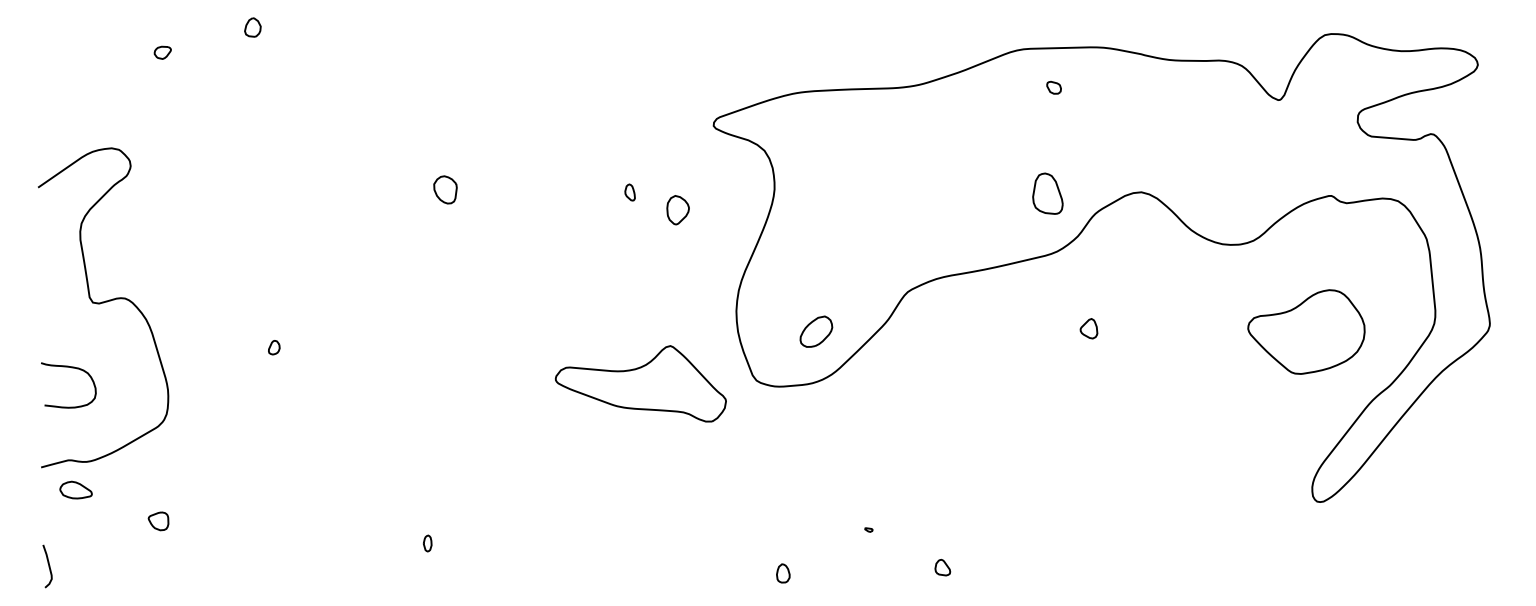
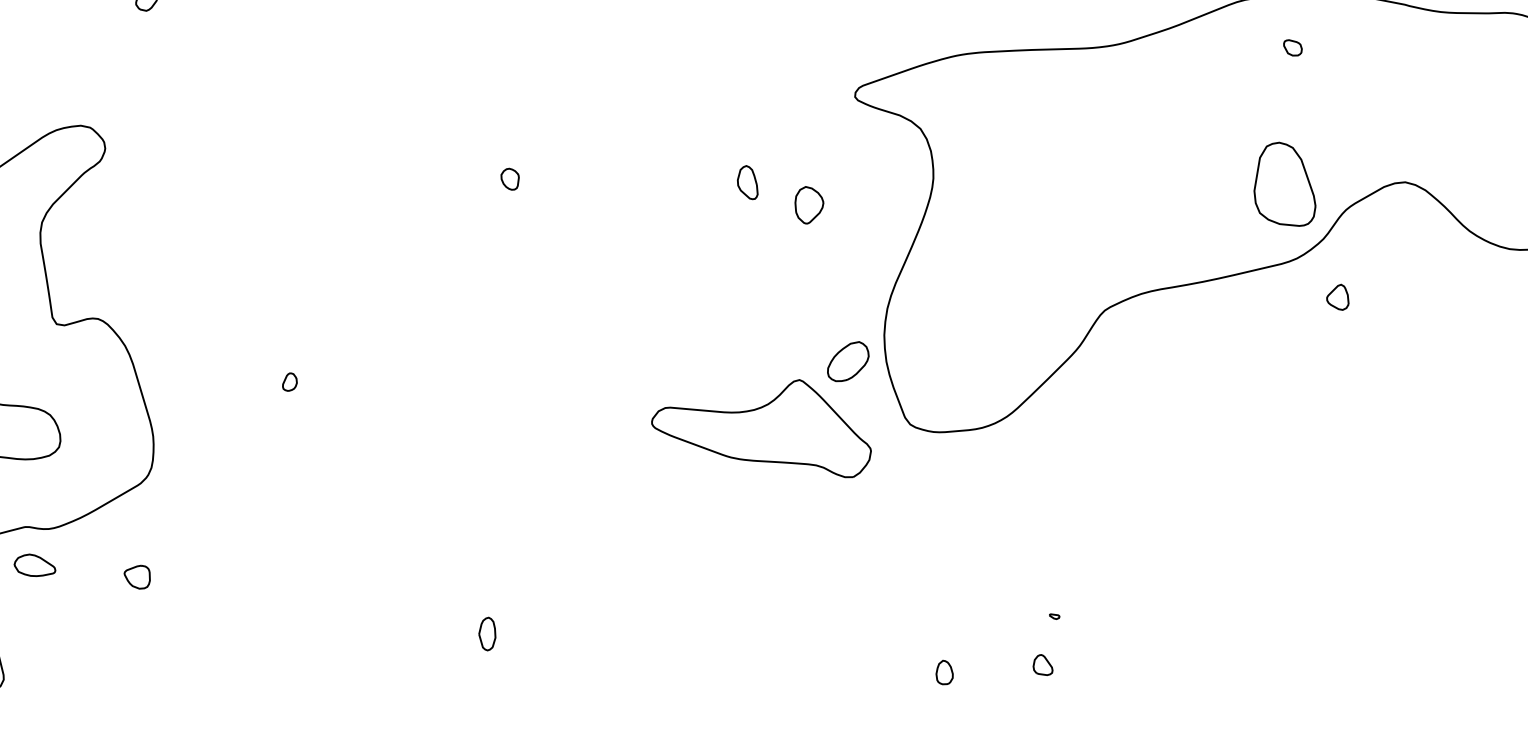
part: (445, 189) -> (510, 178), size x0.6
part: (629, 192) -> (746, 182), size x1.6
part: (1047, 193) -> (1284, 183), size x1.6
part: (1088, 328) -> (1337, 297), moved
part: (816, 331) -> (848, 361), moved
part: (158, 521) -> (137, 577), moved
part: (427, 543) -> (487, 634), size x1.6
part: (942, 567) -> (1042, 664), moved

